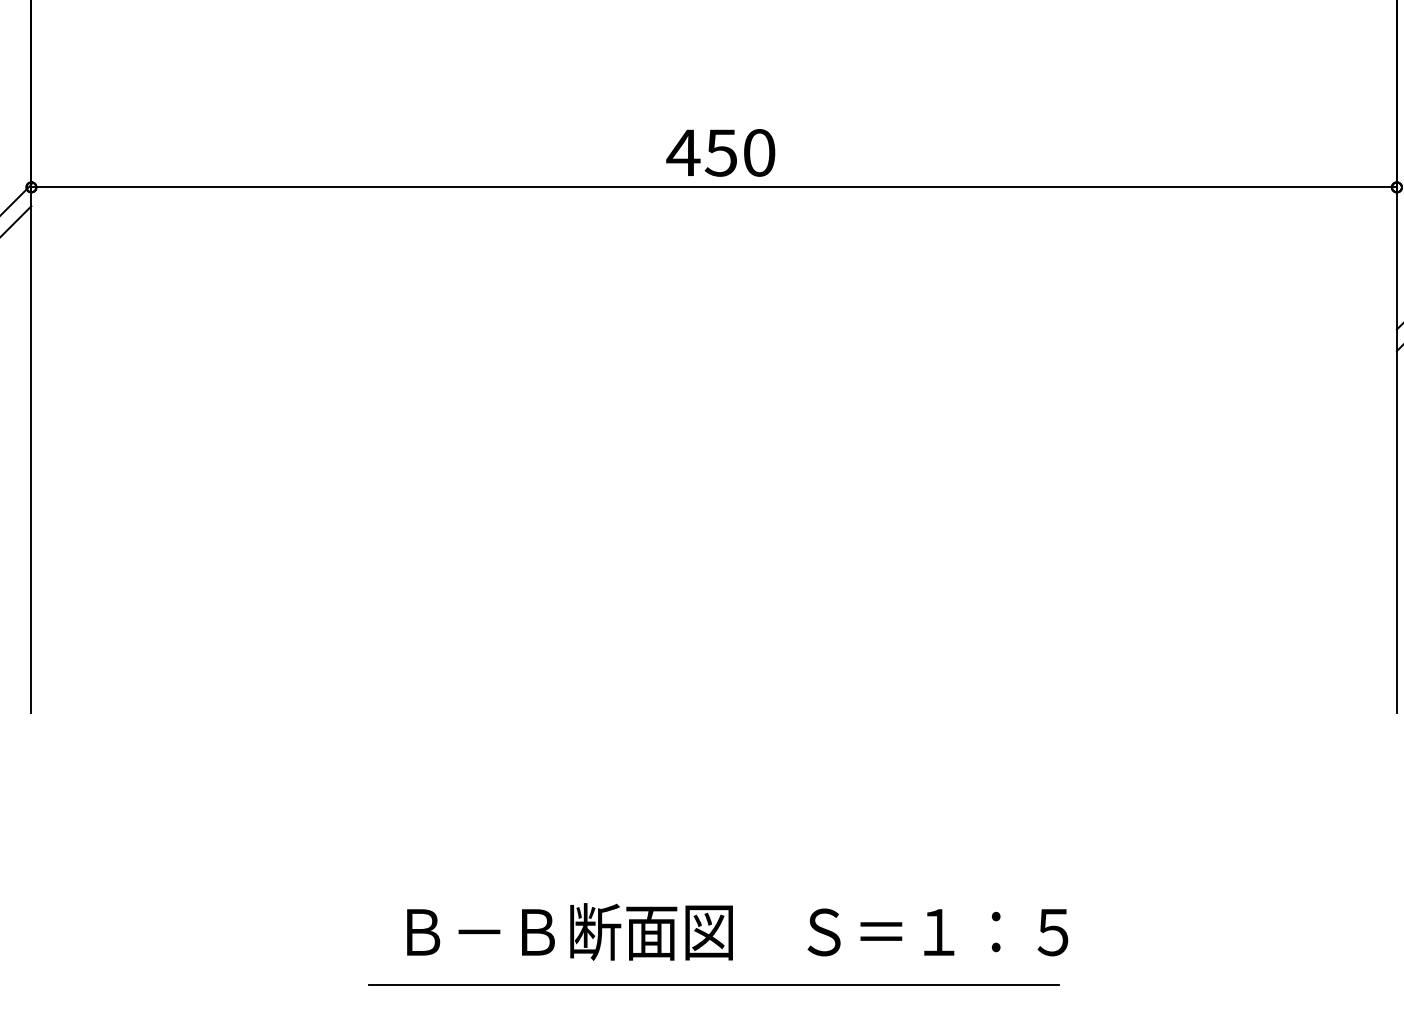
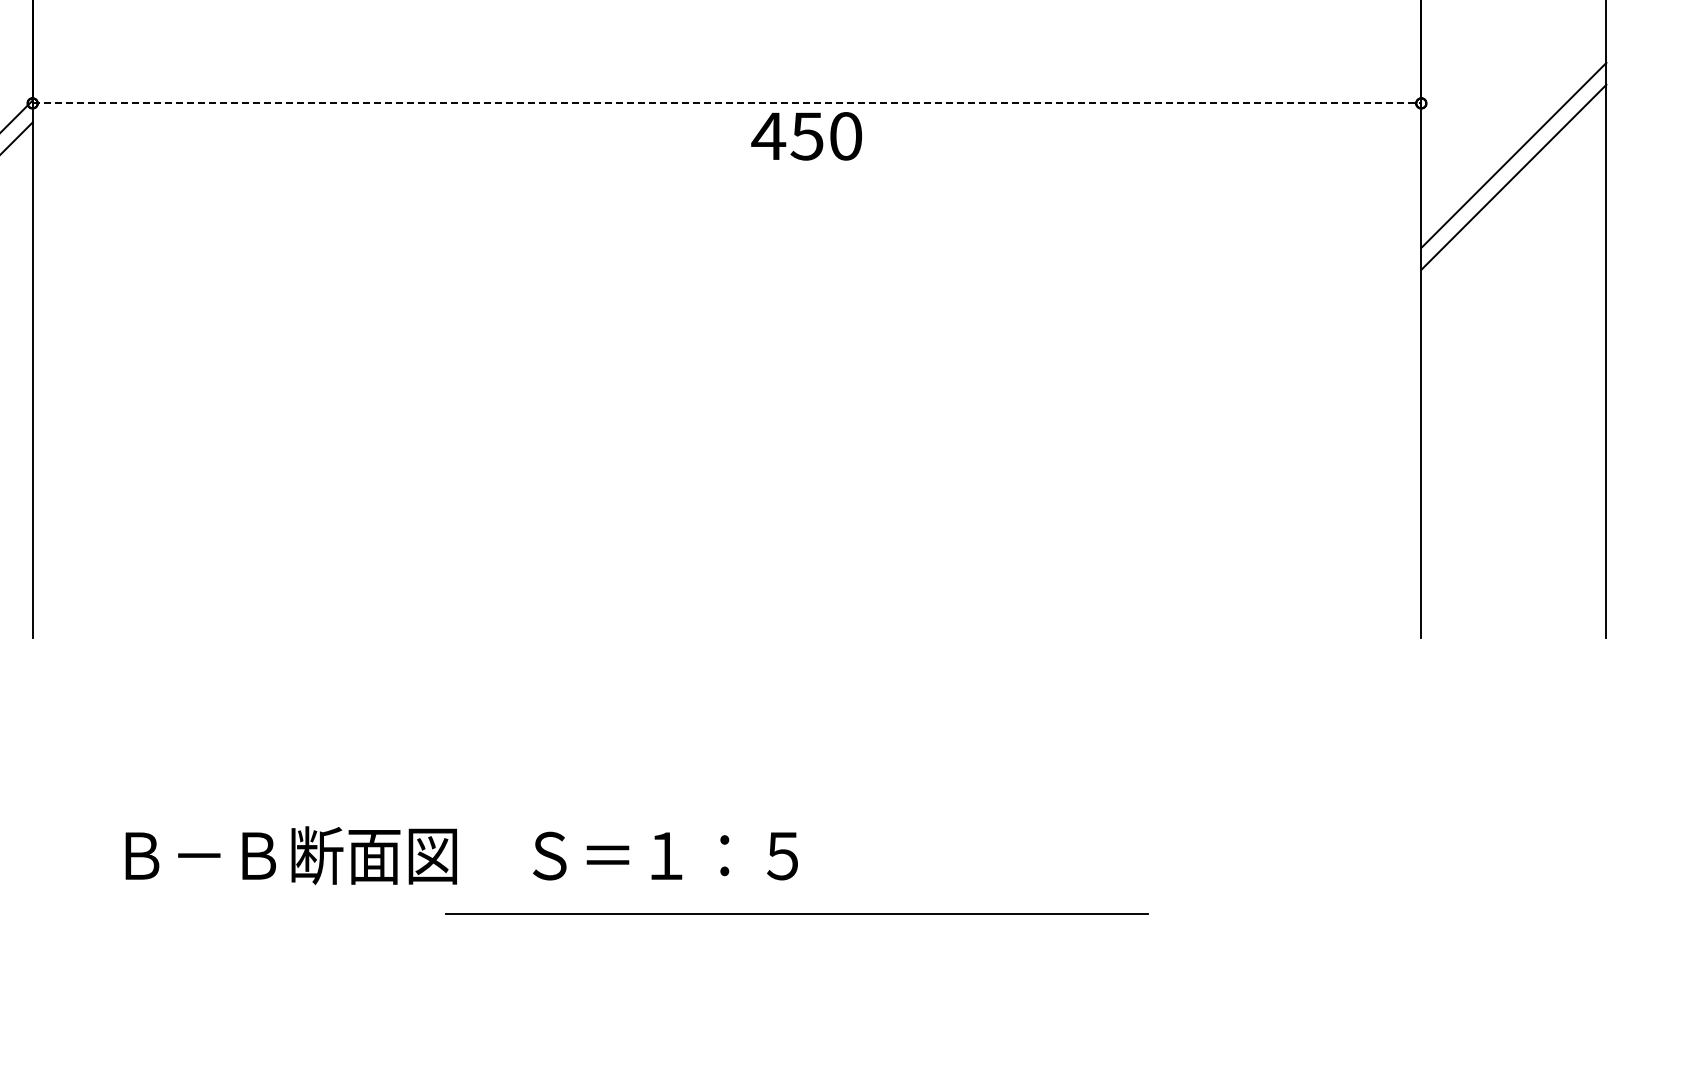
text: (720, 153) -> (806, 136), moved
line: (714, 187) -> (727, 103), solid -> dashed
text: (737, 931) -> (461, 855), moved
line: (713, 983) -> (796, 913), moved

